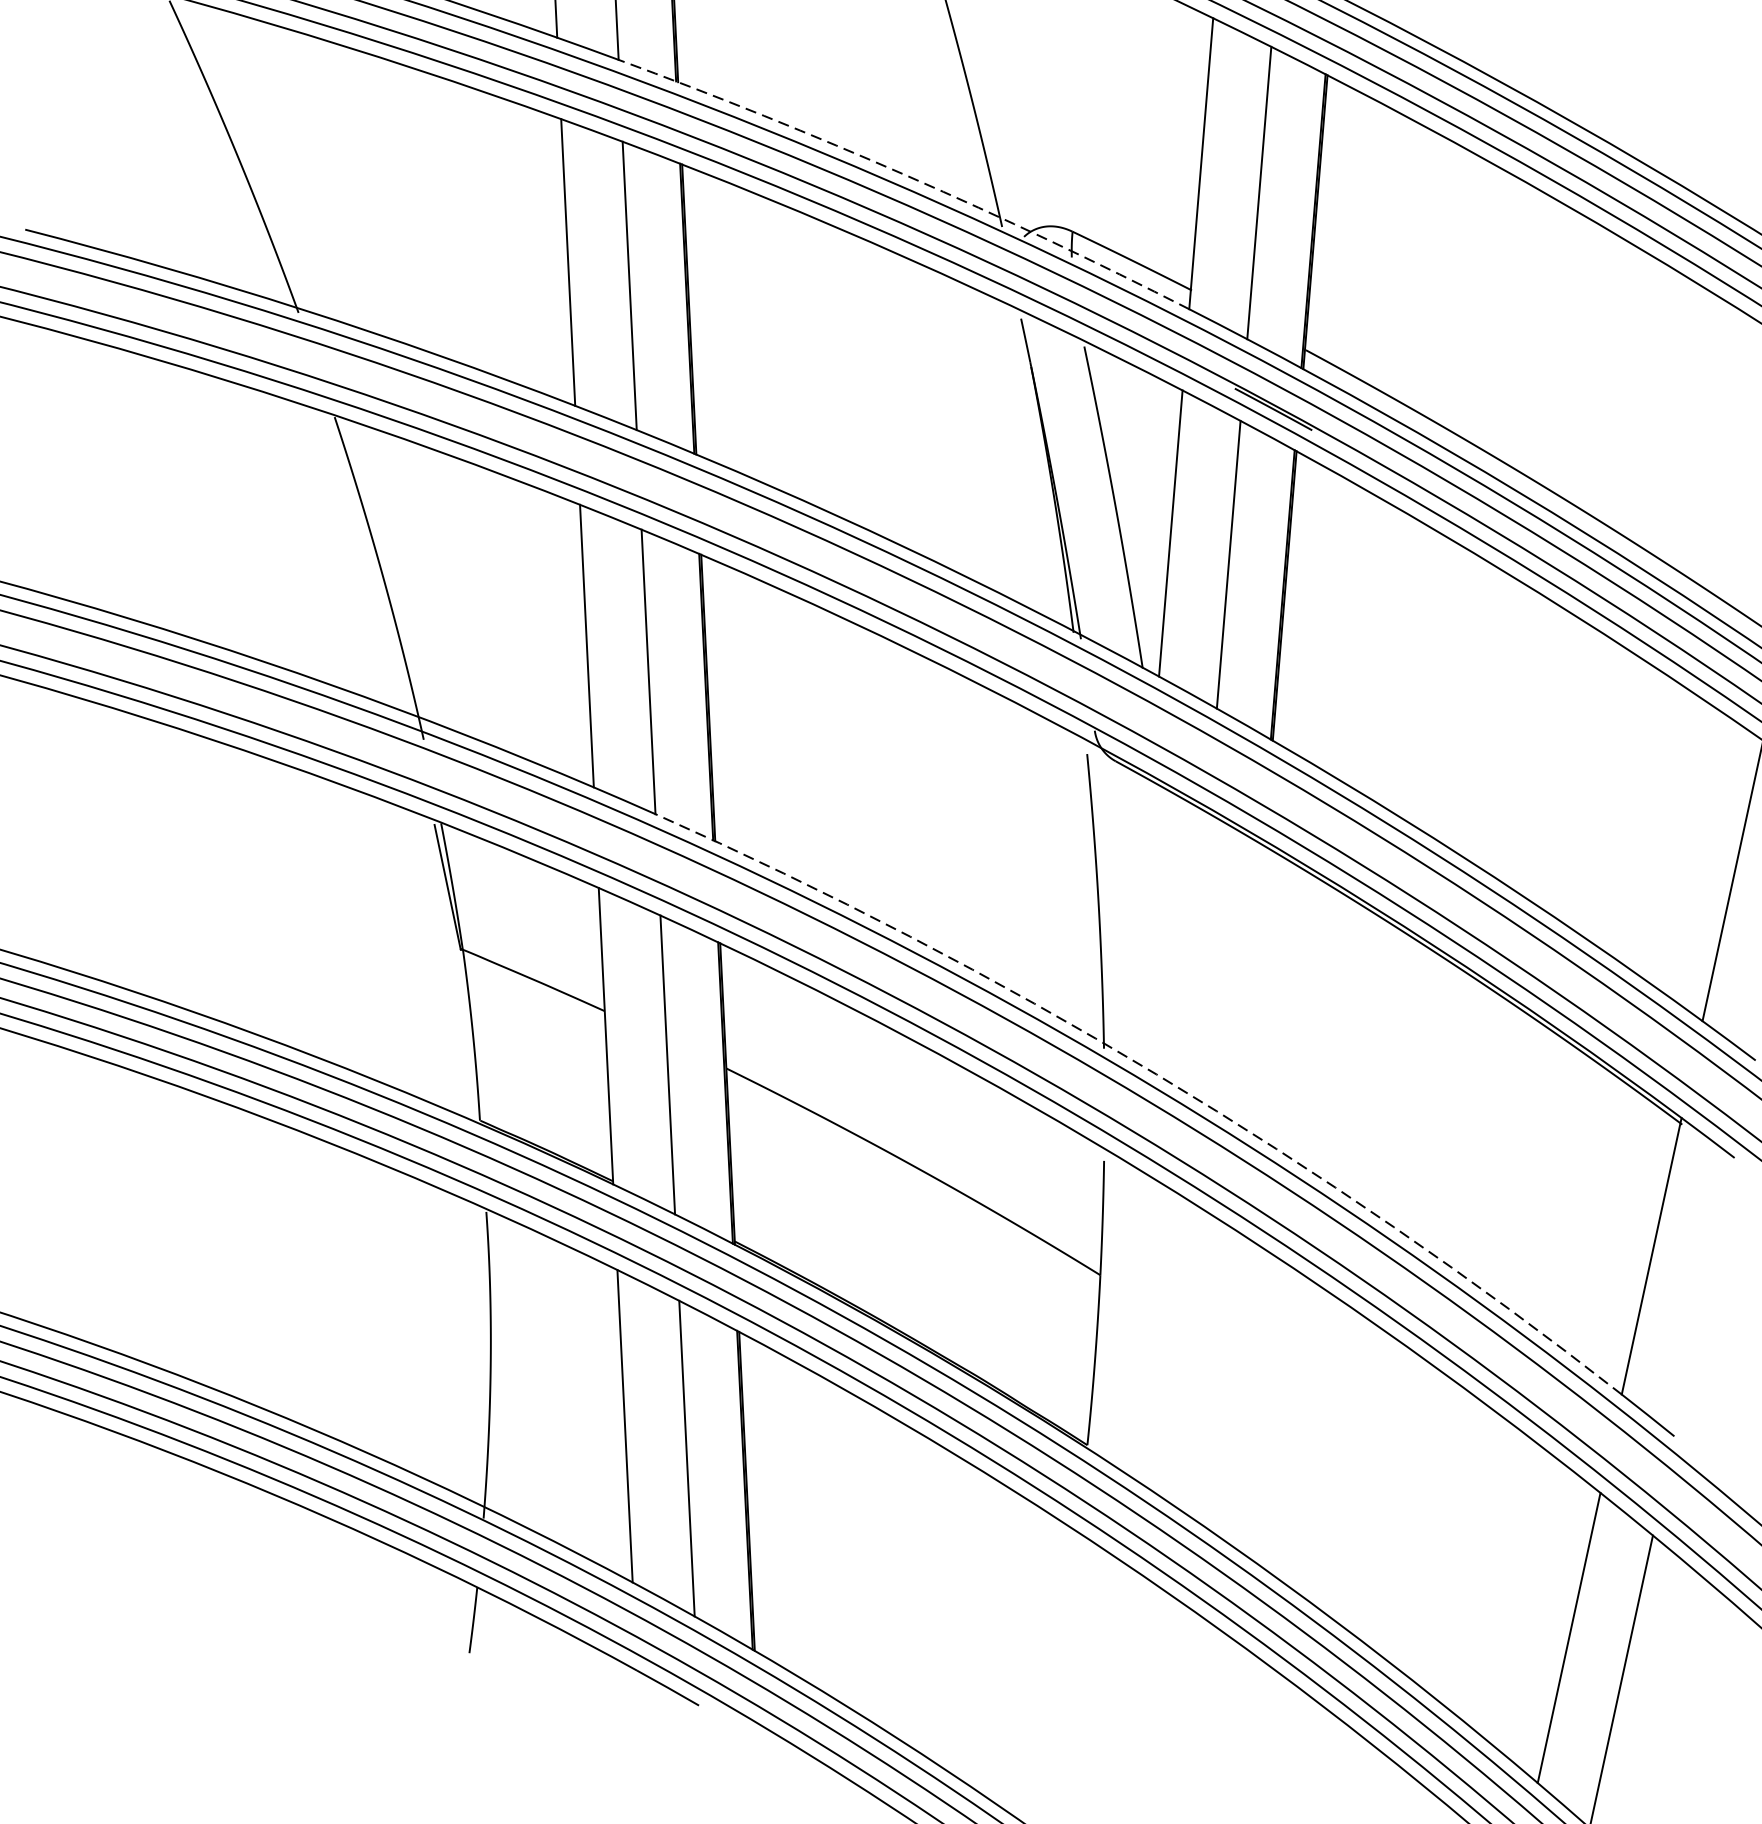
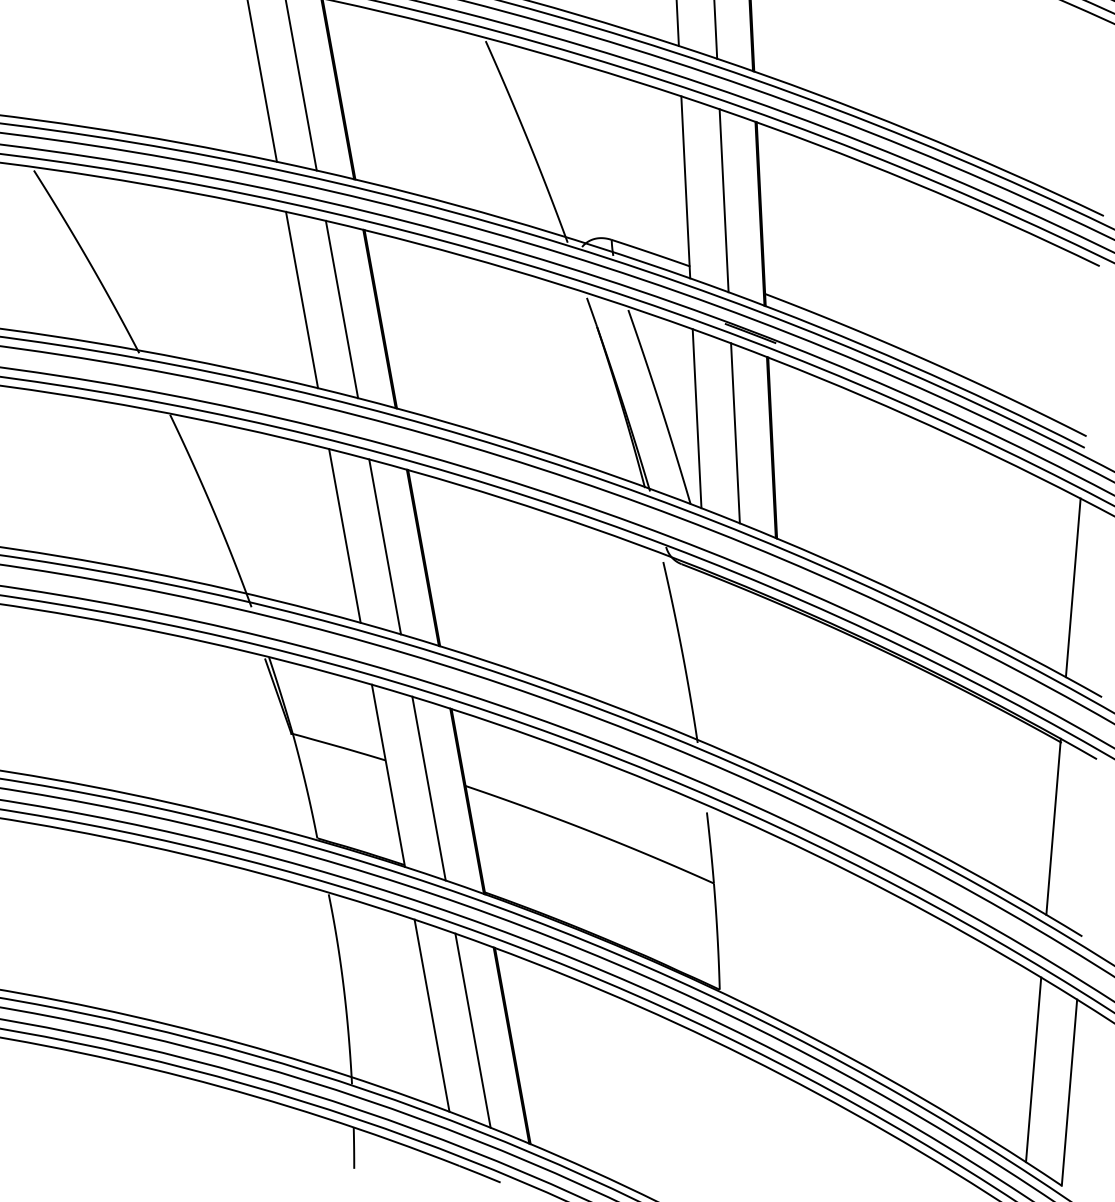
arc: (908, 175) -> (505, 218), dashed -> solid
arc: (1156, 1074) -> (732, 754), dashed -> solid

